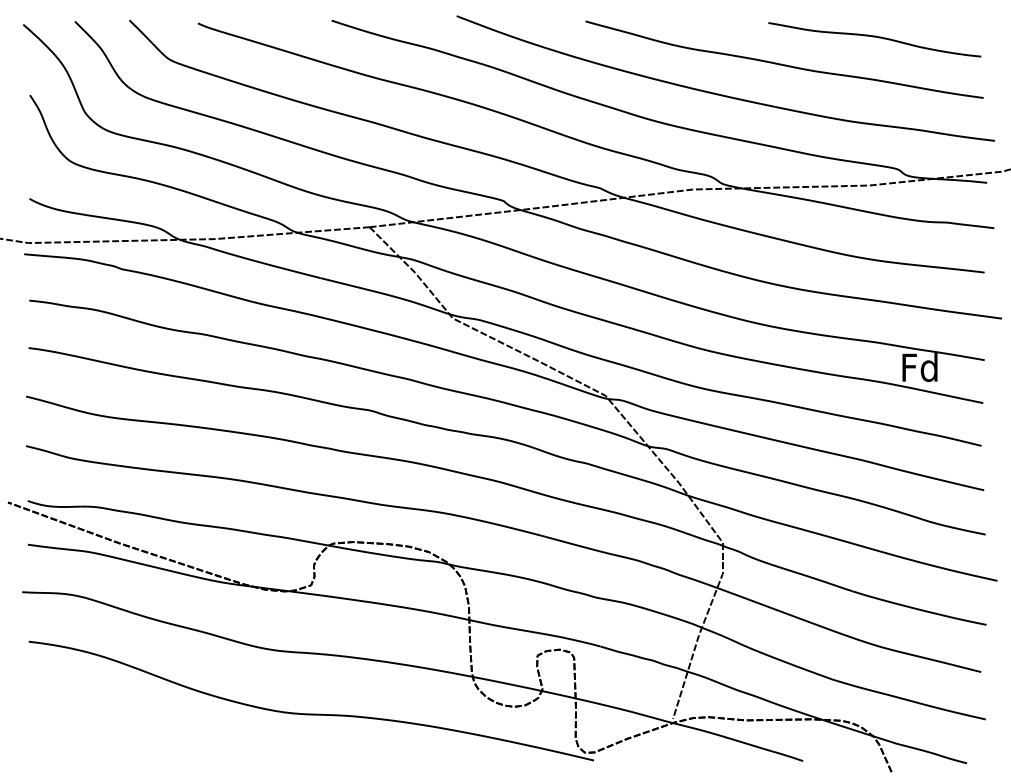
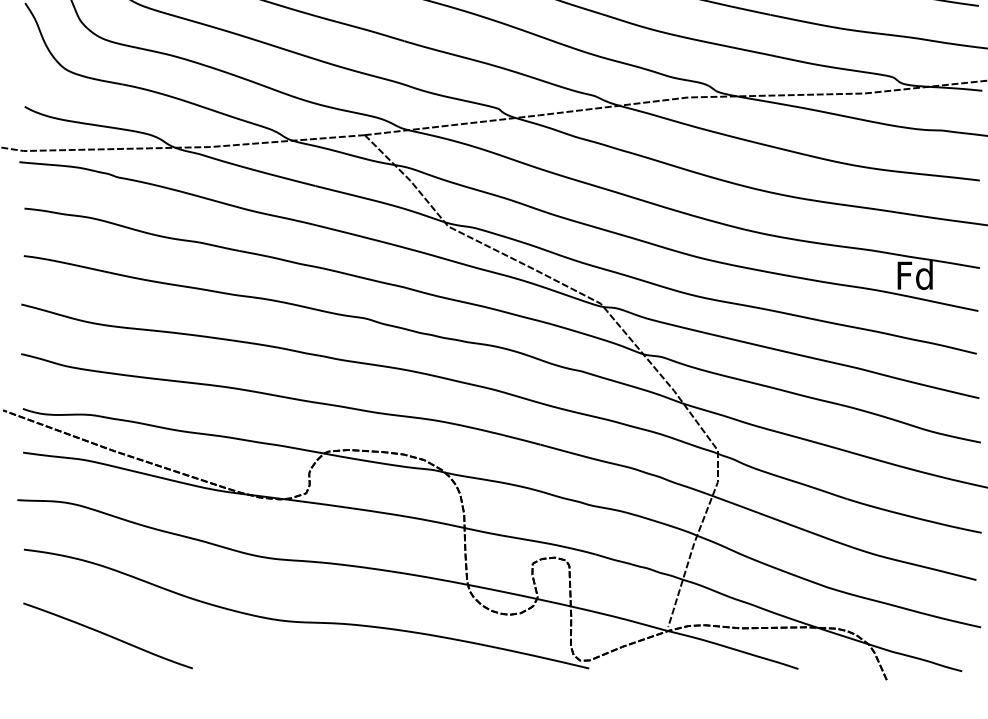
curve: (112, 727) -> (107, 635), added

